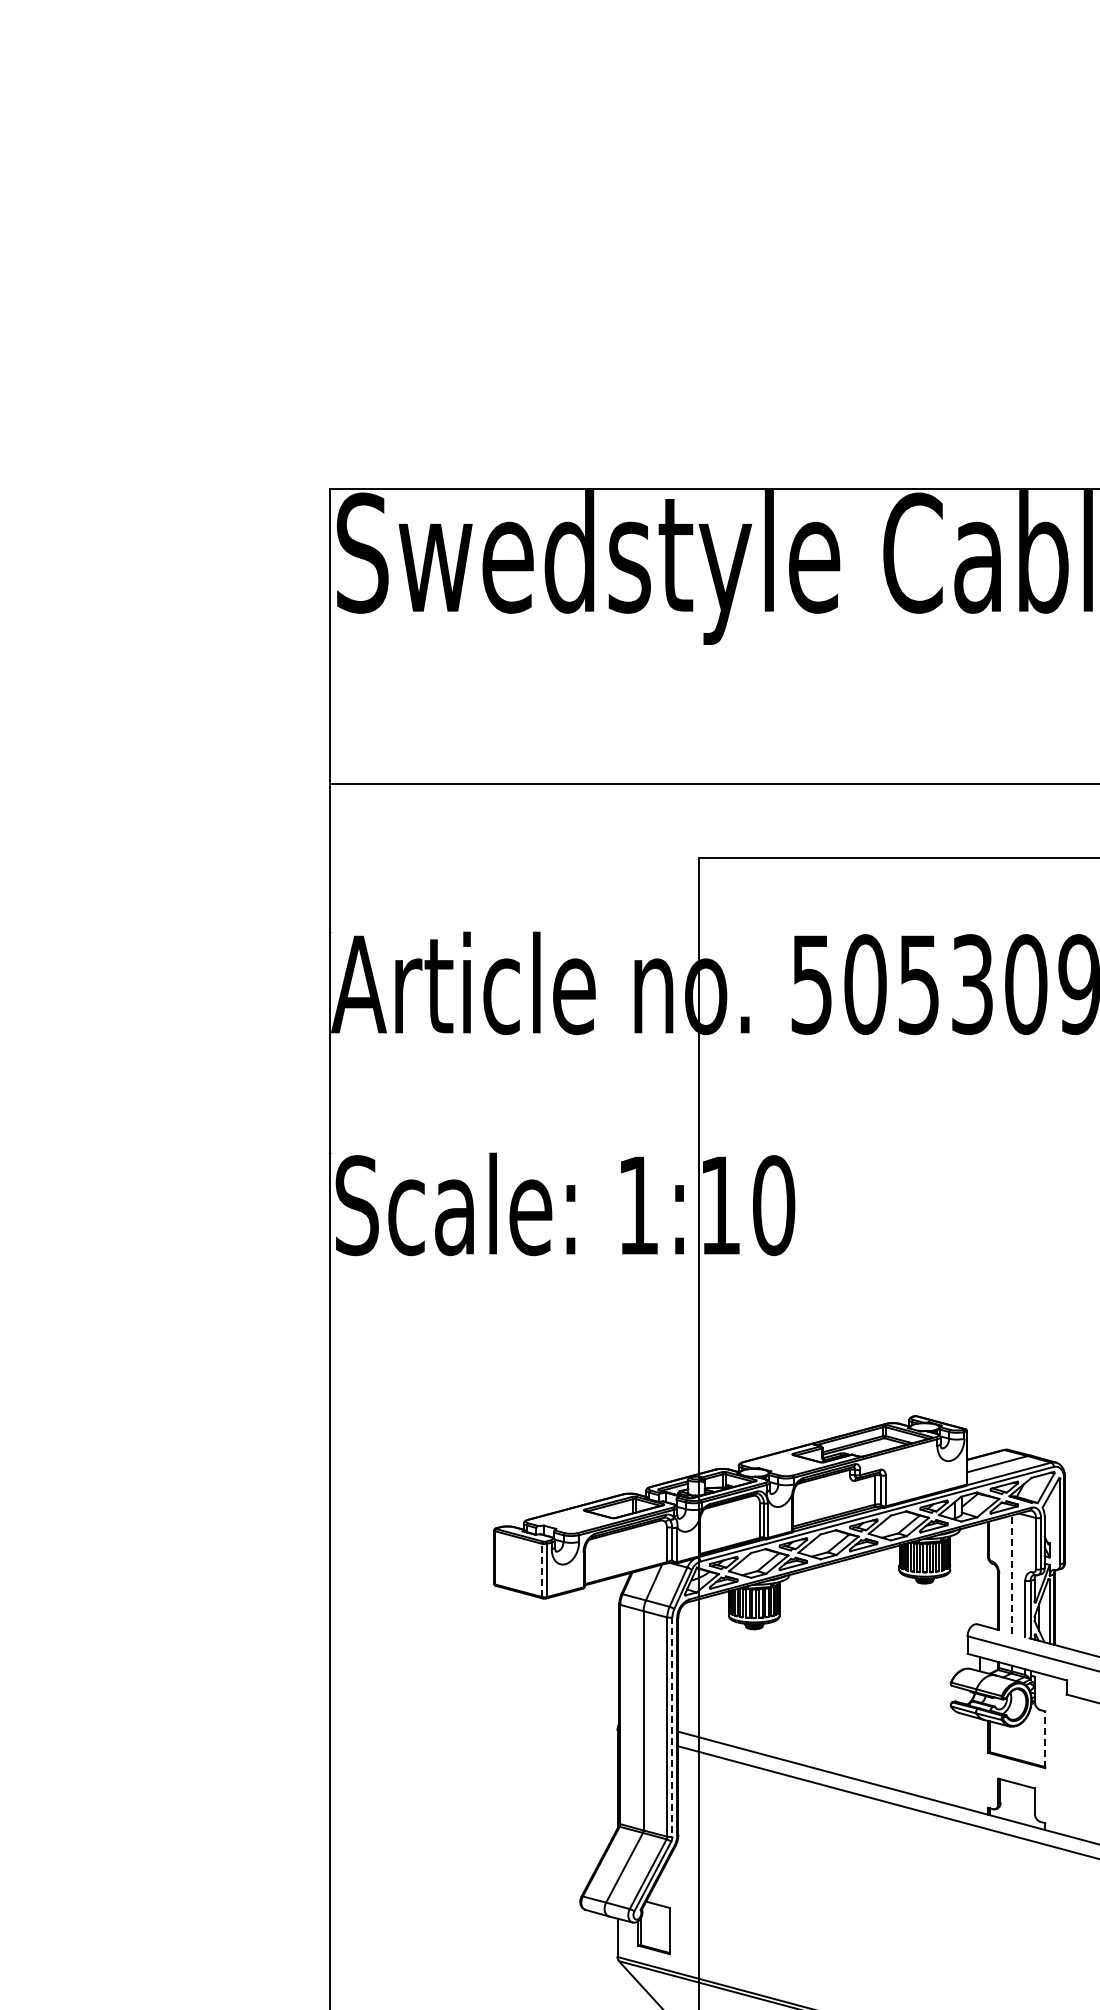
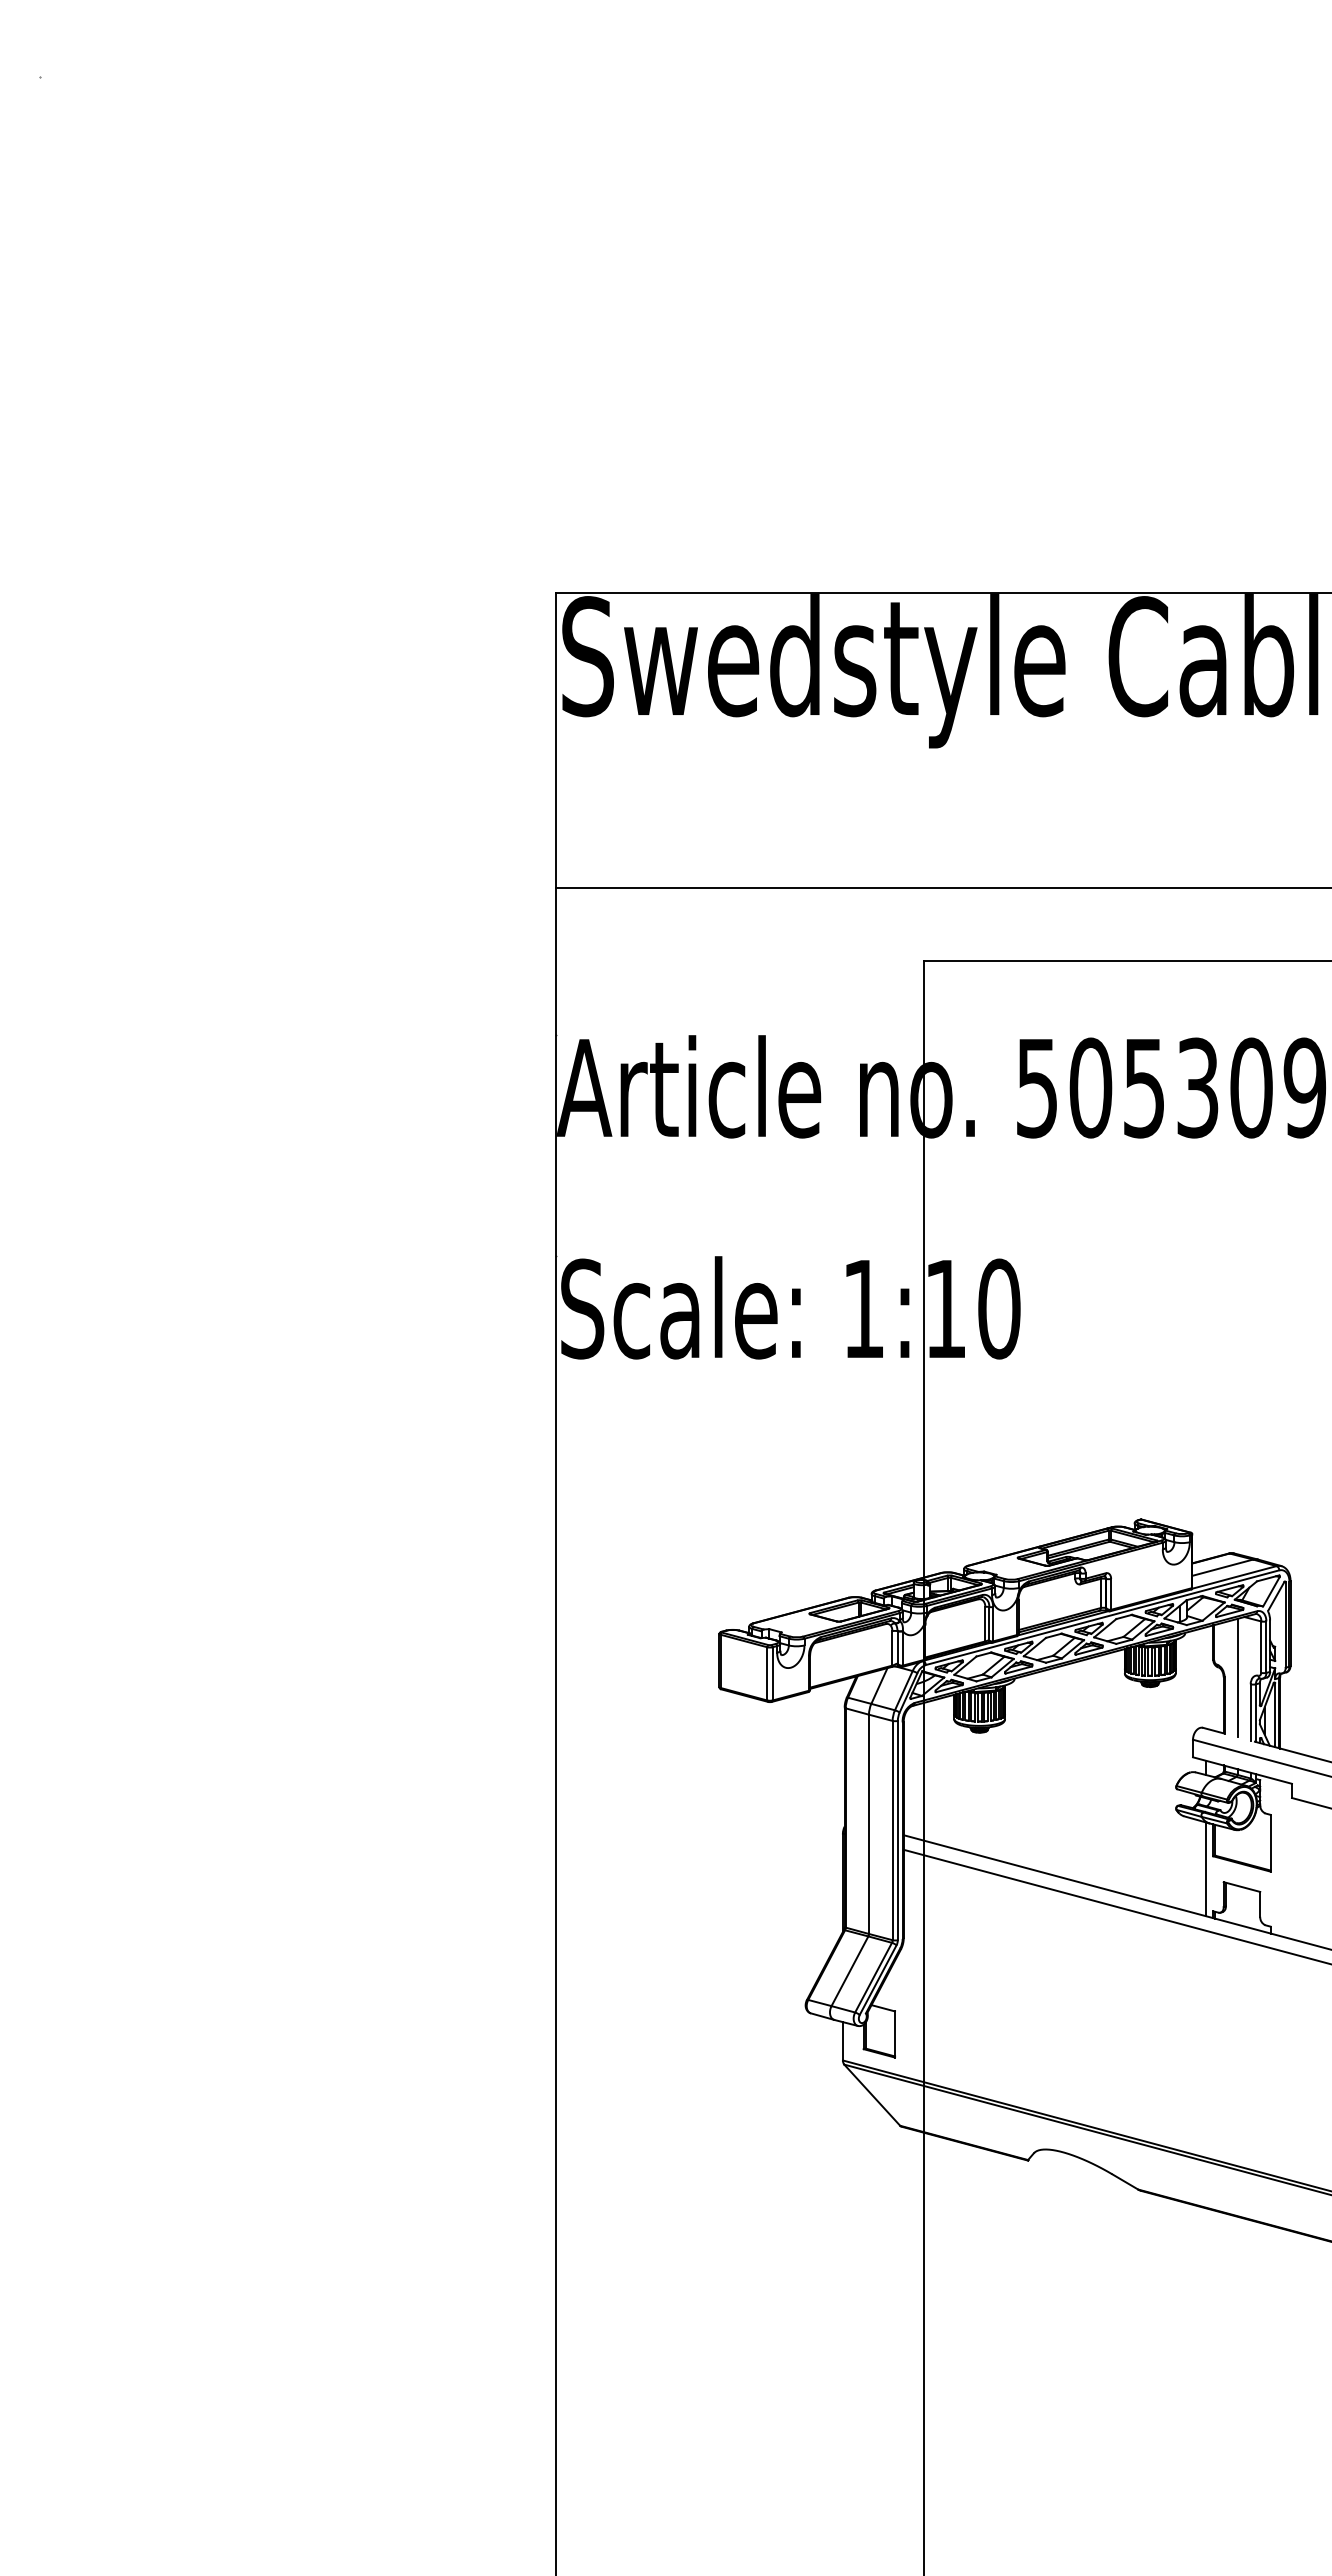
line: (542, 1570) -> (767, 1673), dashed -> solid
line: (1012, 1574) -> (1237, 1677), dashed -> solid
line: (672, 1727) -> (897, 1830), dashed -> solid
line: (1045, 1739) -> (1270, 1842), dashed -> solid
line: (980, 1766) -> (1205, 1869), added

